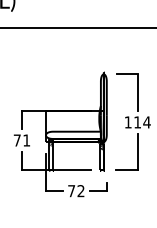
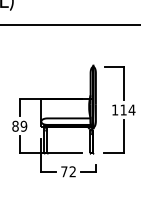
text: (21, 139) -> (19, 125), 71 -> 89

